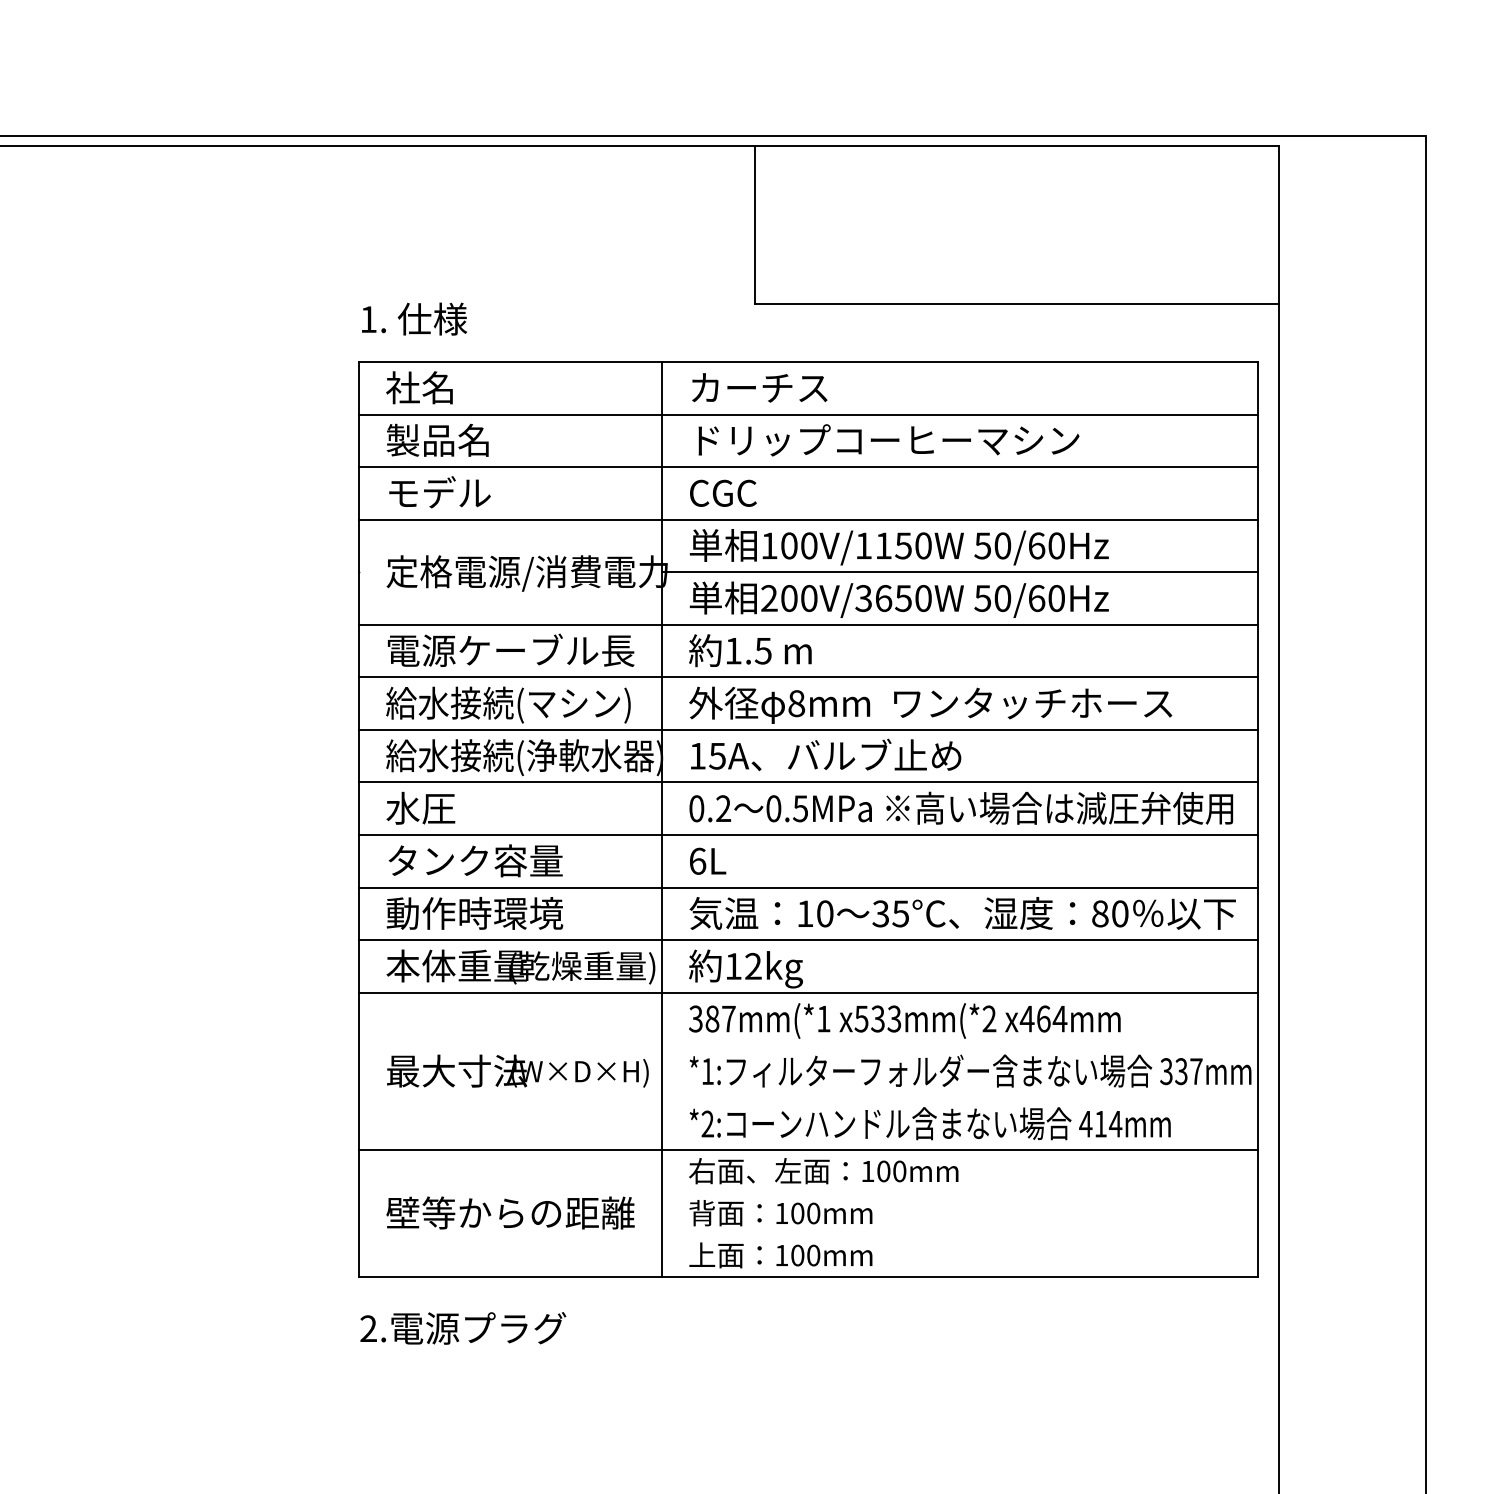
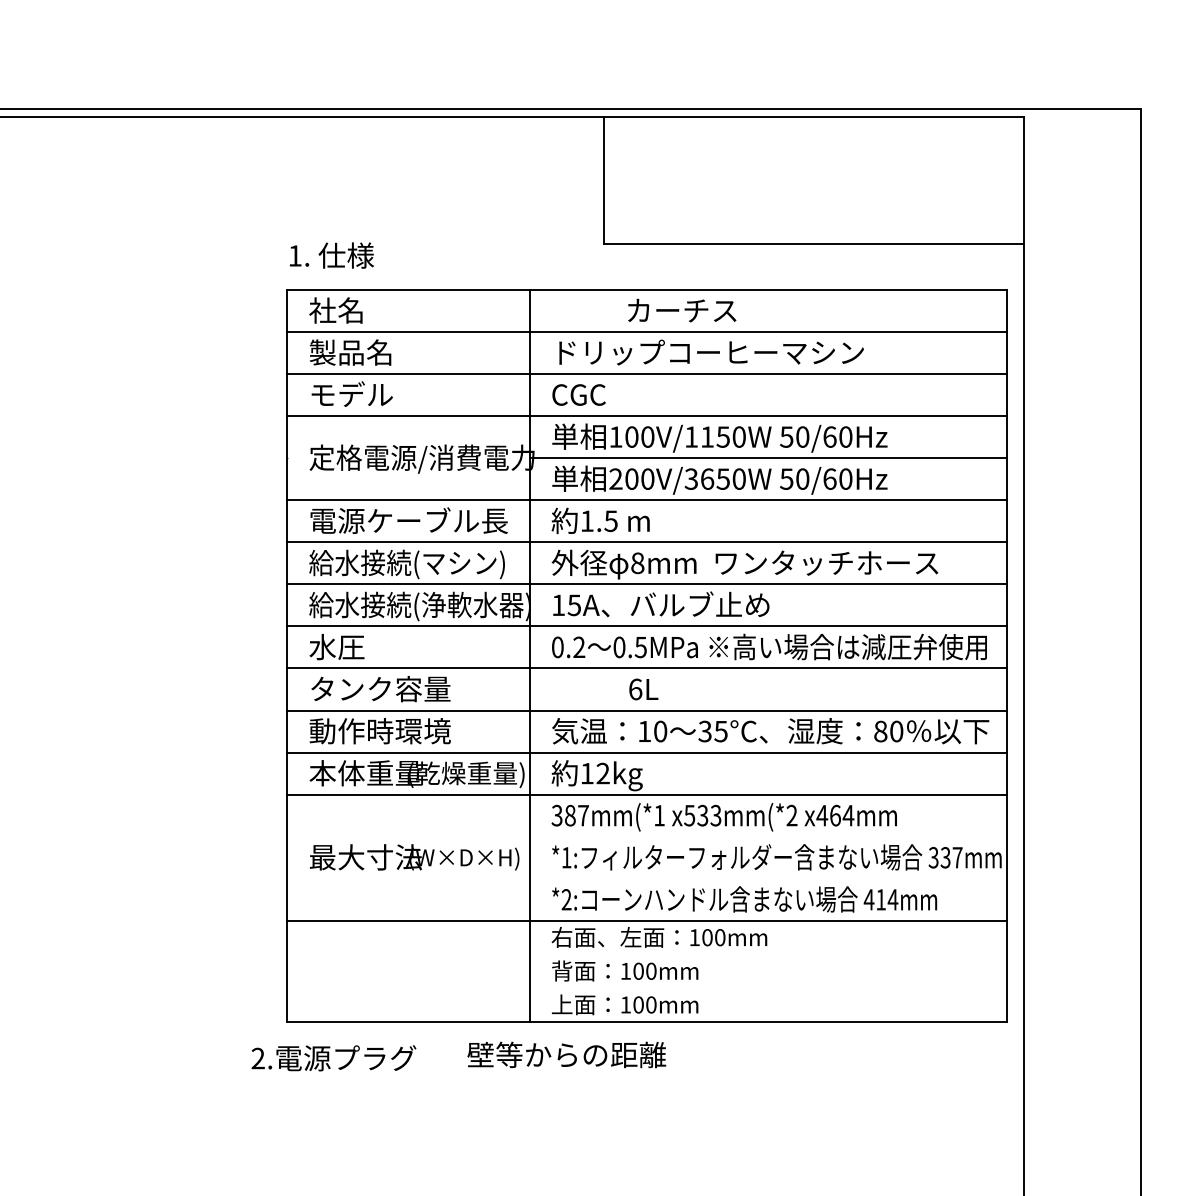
text: (760, 387) -> (682, 310), moved
text: (707, 861) -> (643, 689), moved
text: (510, 1212) -> (566, 1054), moved
text: (462, 1328) -> (333, 1058), moved

